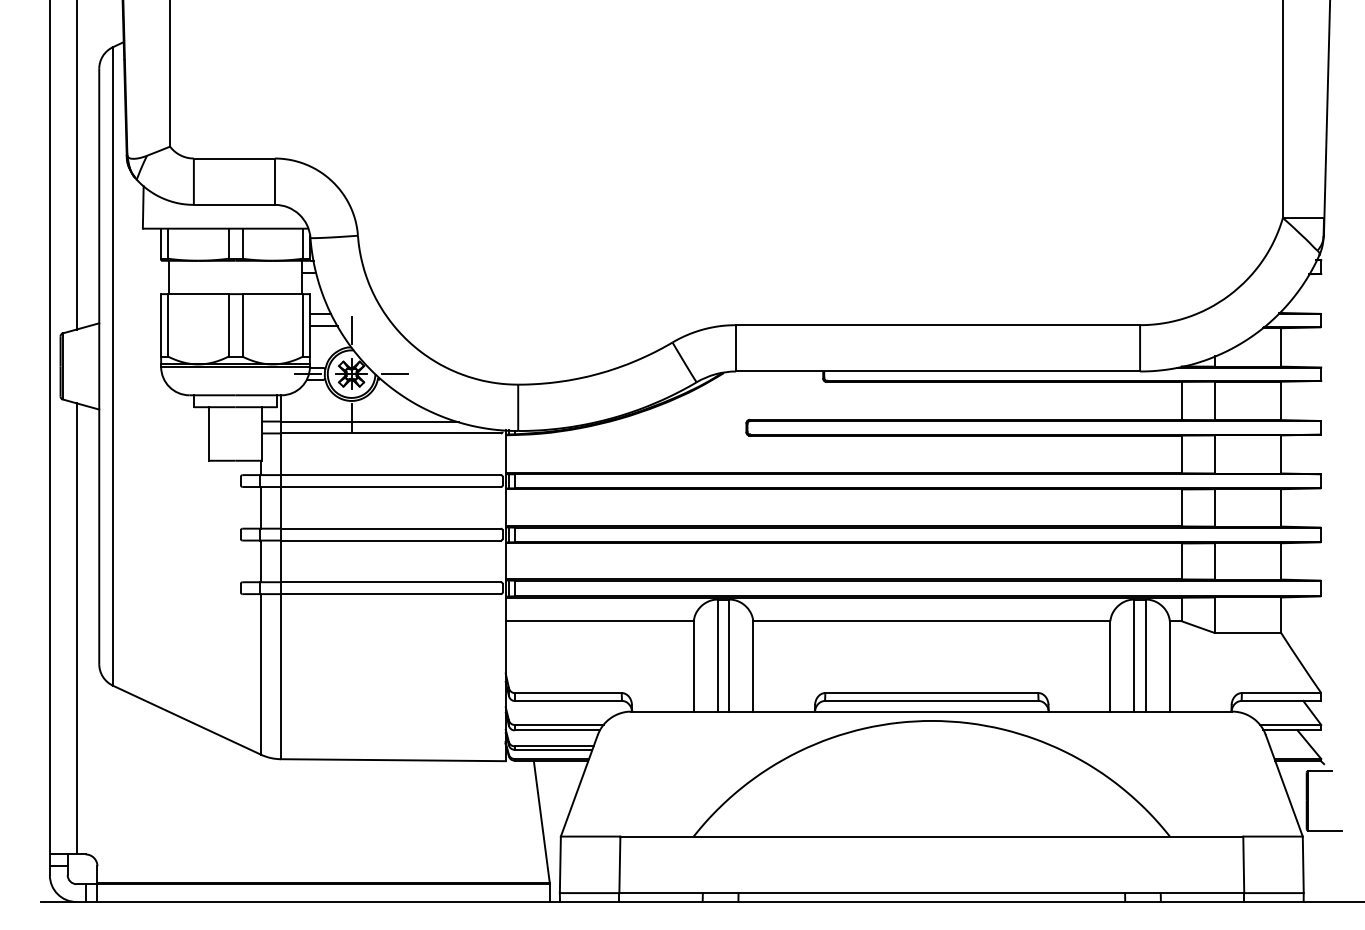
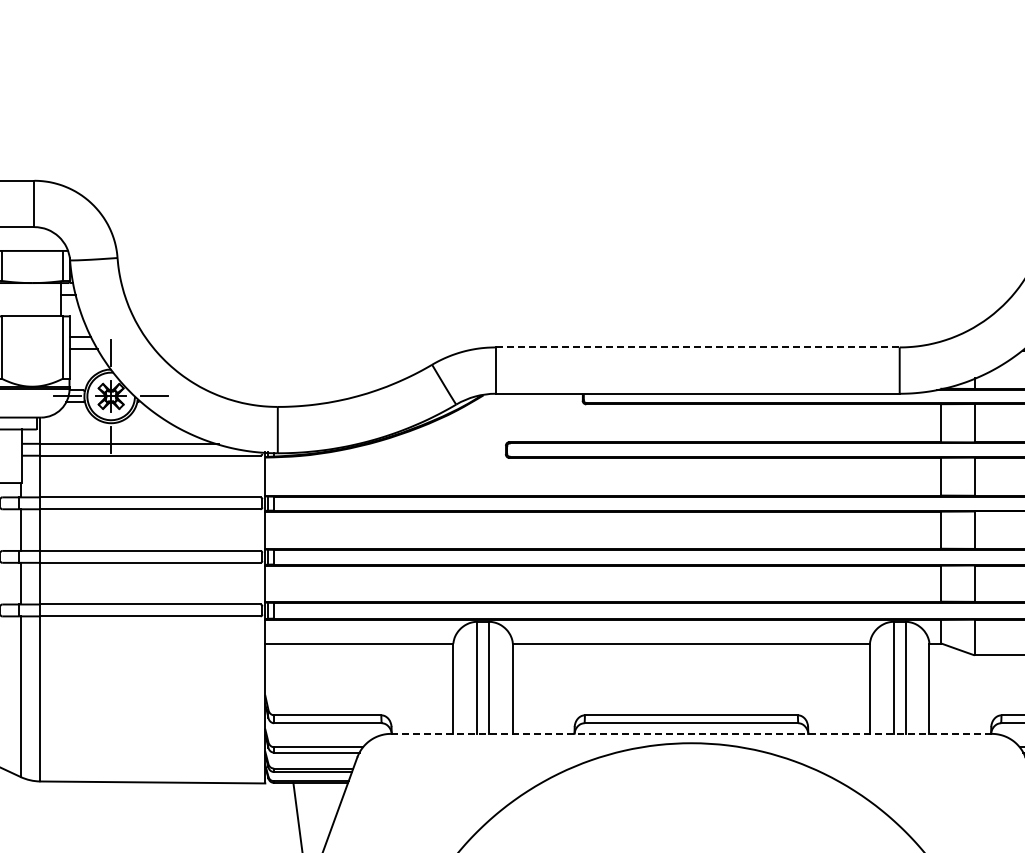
line: (938, 325) -> (698, 347), solid -> dashed
line: (932, 711) -> (692, 733), solid -> dashed

